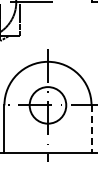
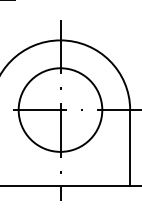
circle: (47, 105) -> (59, 110), size x1.43
line: (91, 129) -> (130, 148), dashed -> solid

